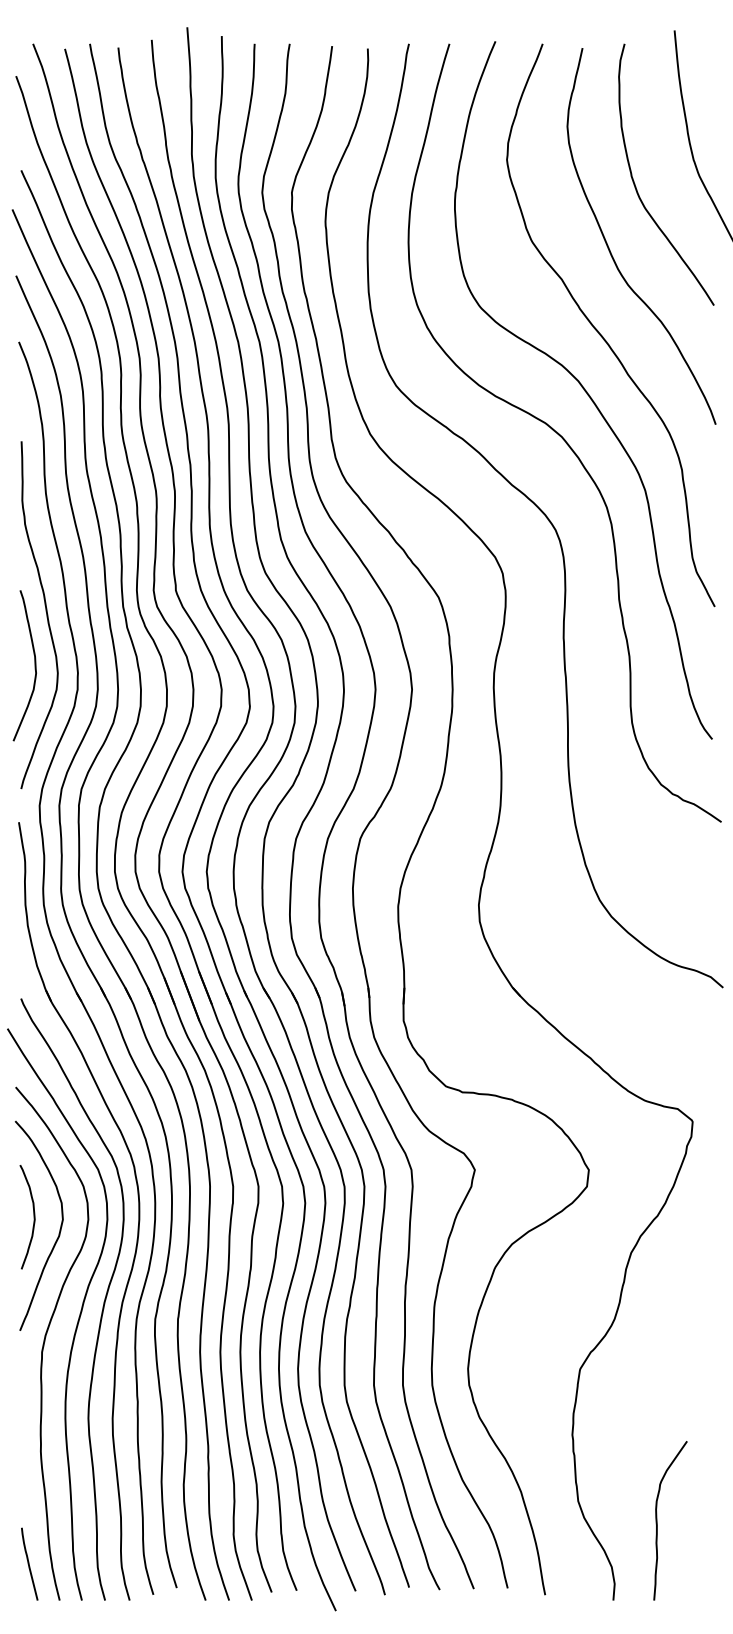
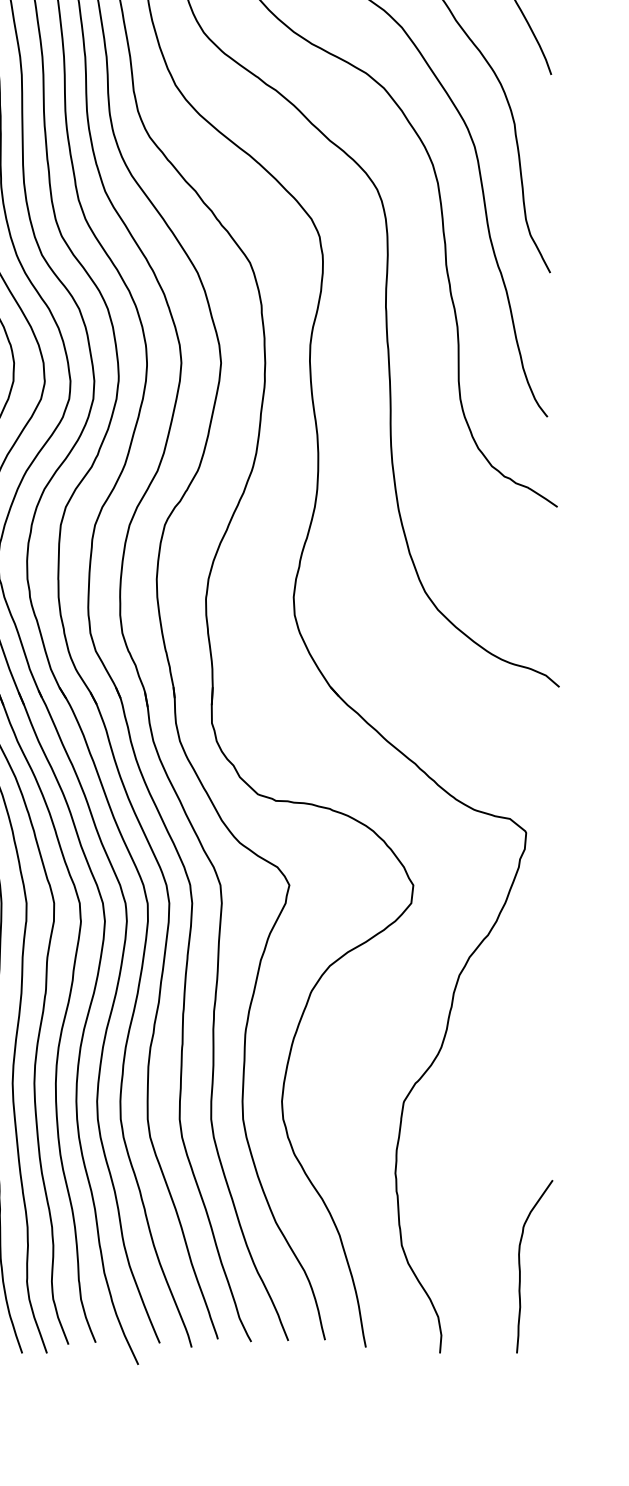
curve: (657, 1520) -> (520, 1266), moved

